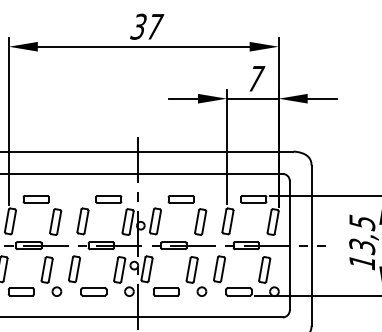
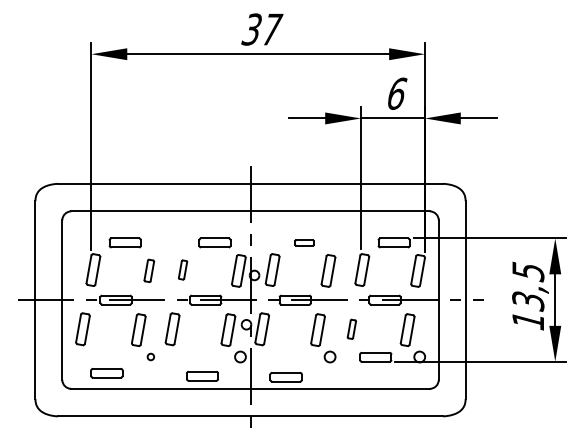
text: (257, 78) -> (398, 93), 7 -> 6
part: (181, 199) -> (304, 242), size x0.6
part: (82, 220) -> (182, 269), size x0.6
part: (55, 221) -> (149, 270), size x0.7
part: (219, 269) -> (351, 329), size x0.6
part: (56, 291) -> (150, 356), size x0.6
part: (21, 292) -> (106, 373), moved
part: (93, 292) -> (202, 376), moved
part: (165, 292) -> (285, 377), moved

